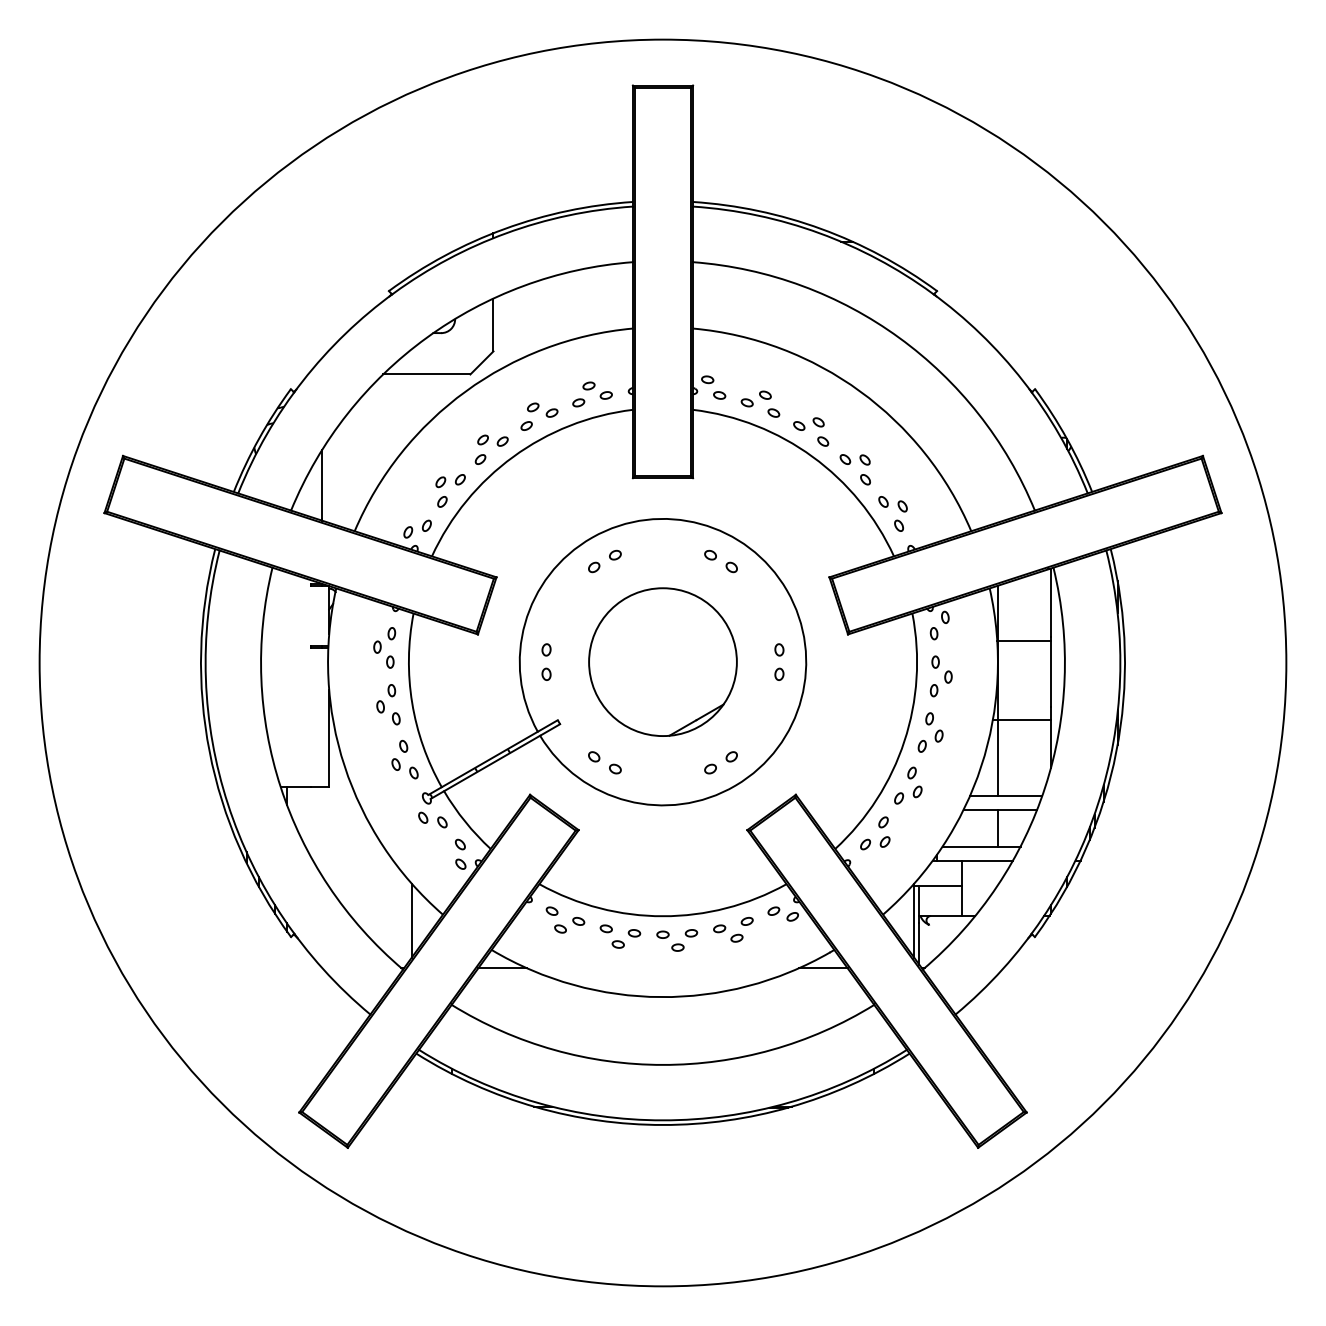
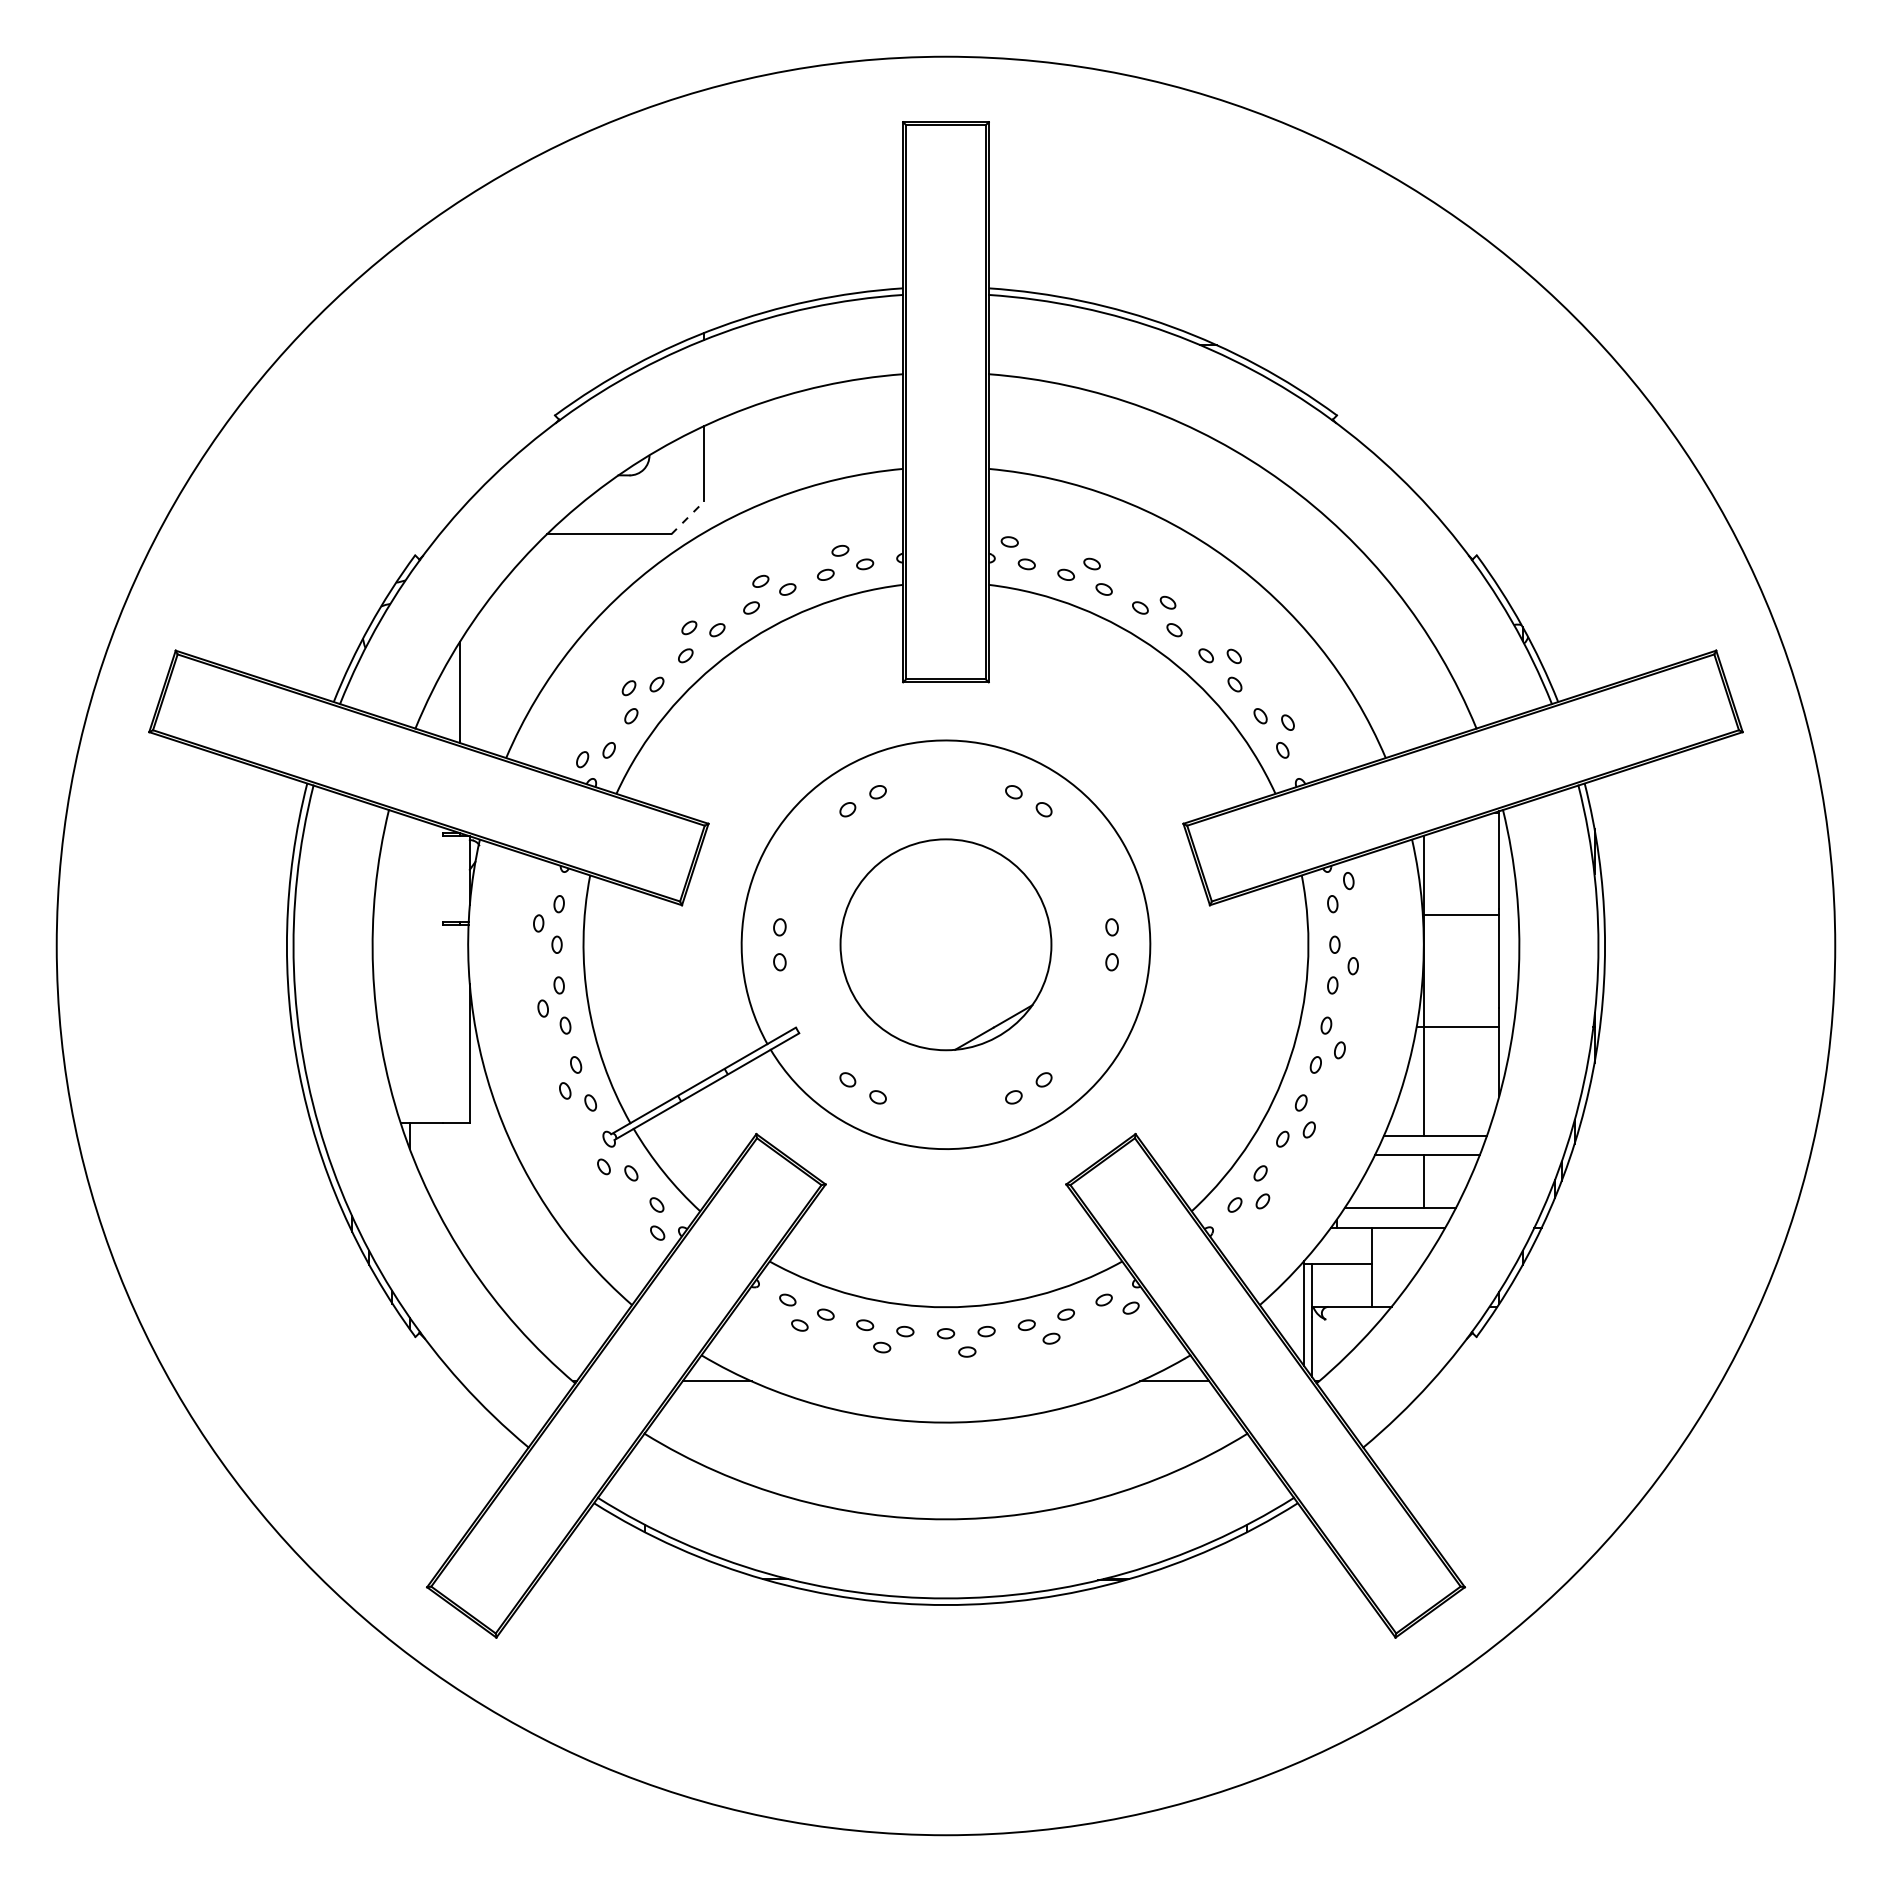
line: (482, 362) -> (688, 517), solid -> dashed
line: (411, 920) -> (587, 1313), removed

